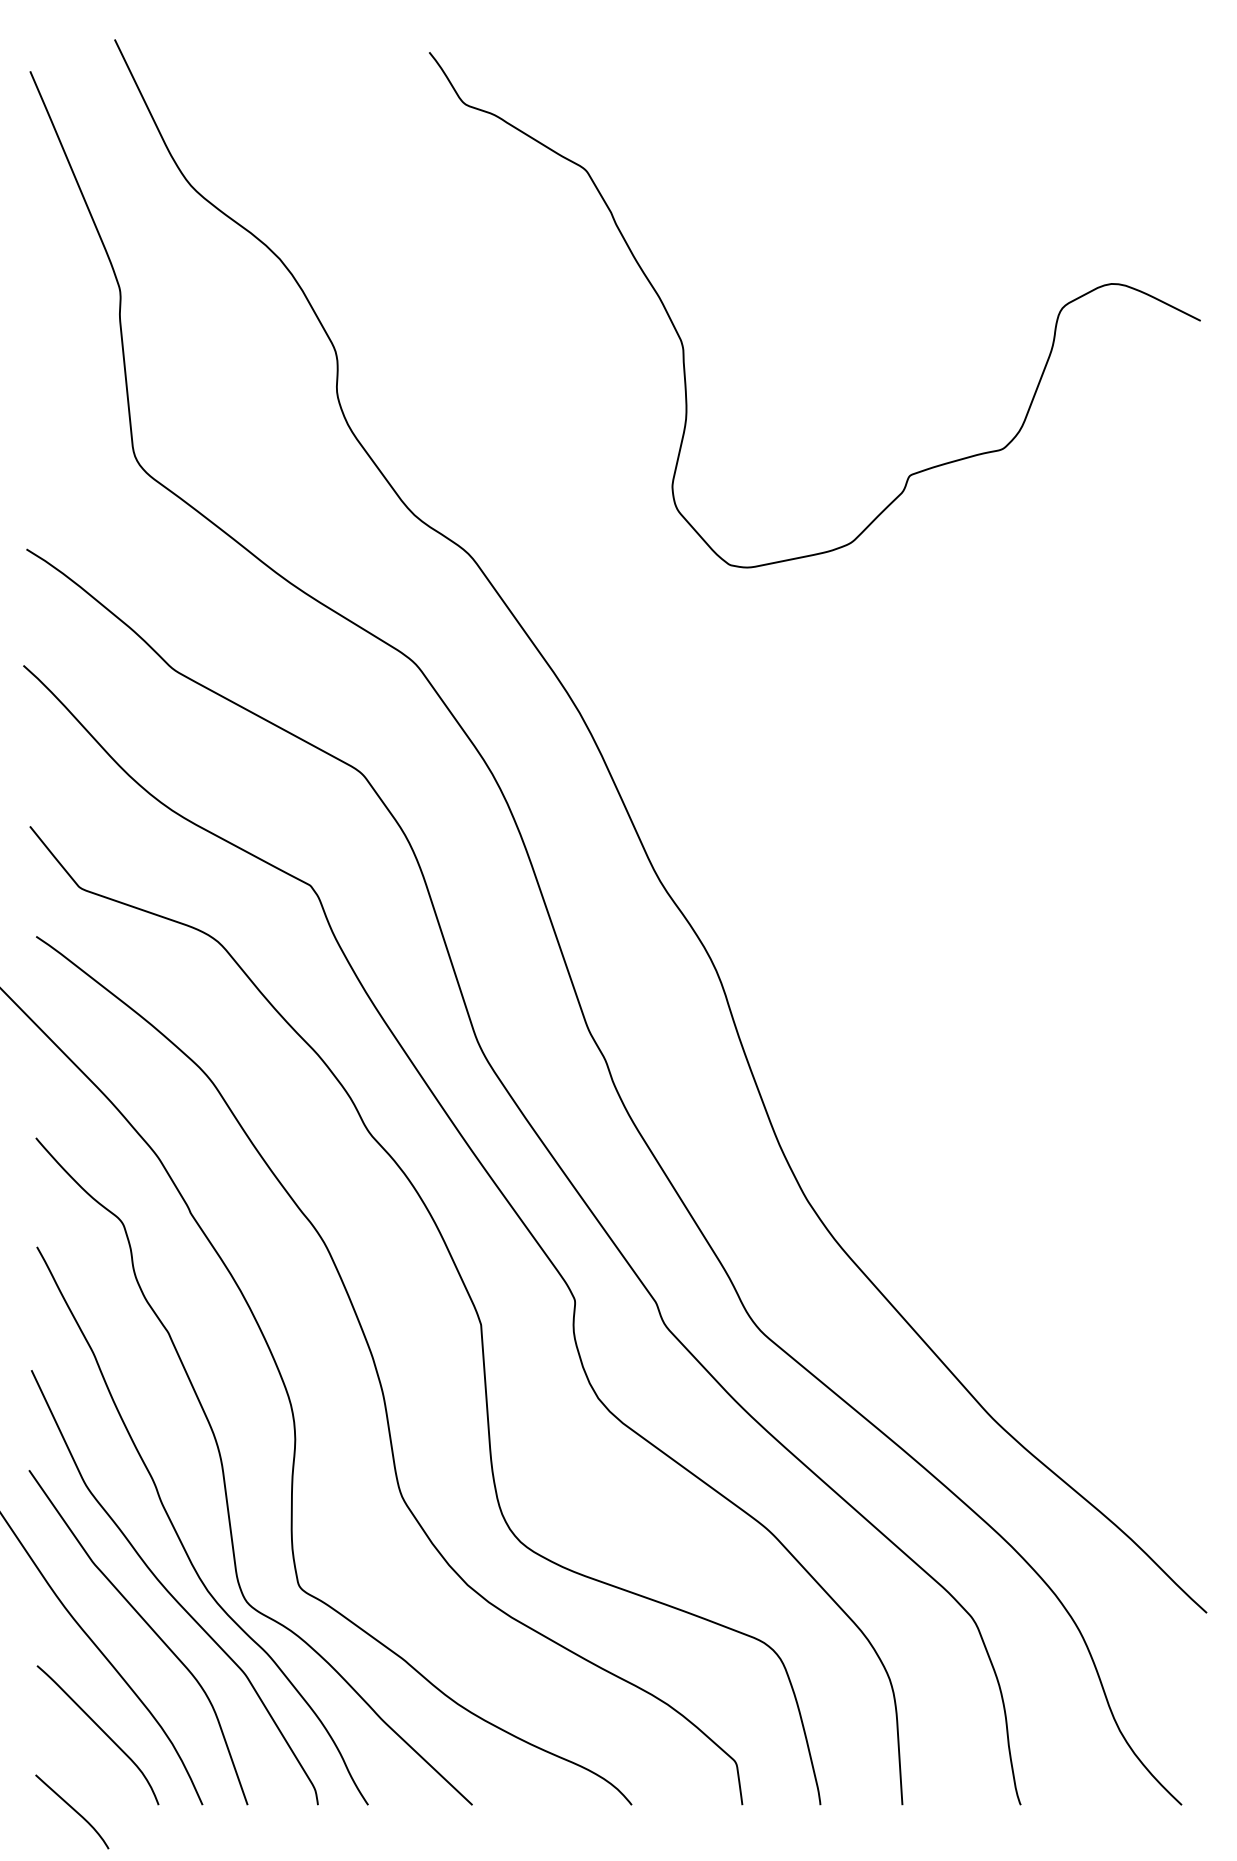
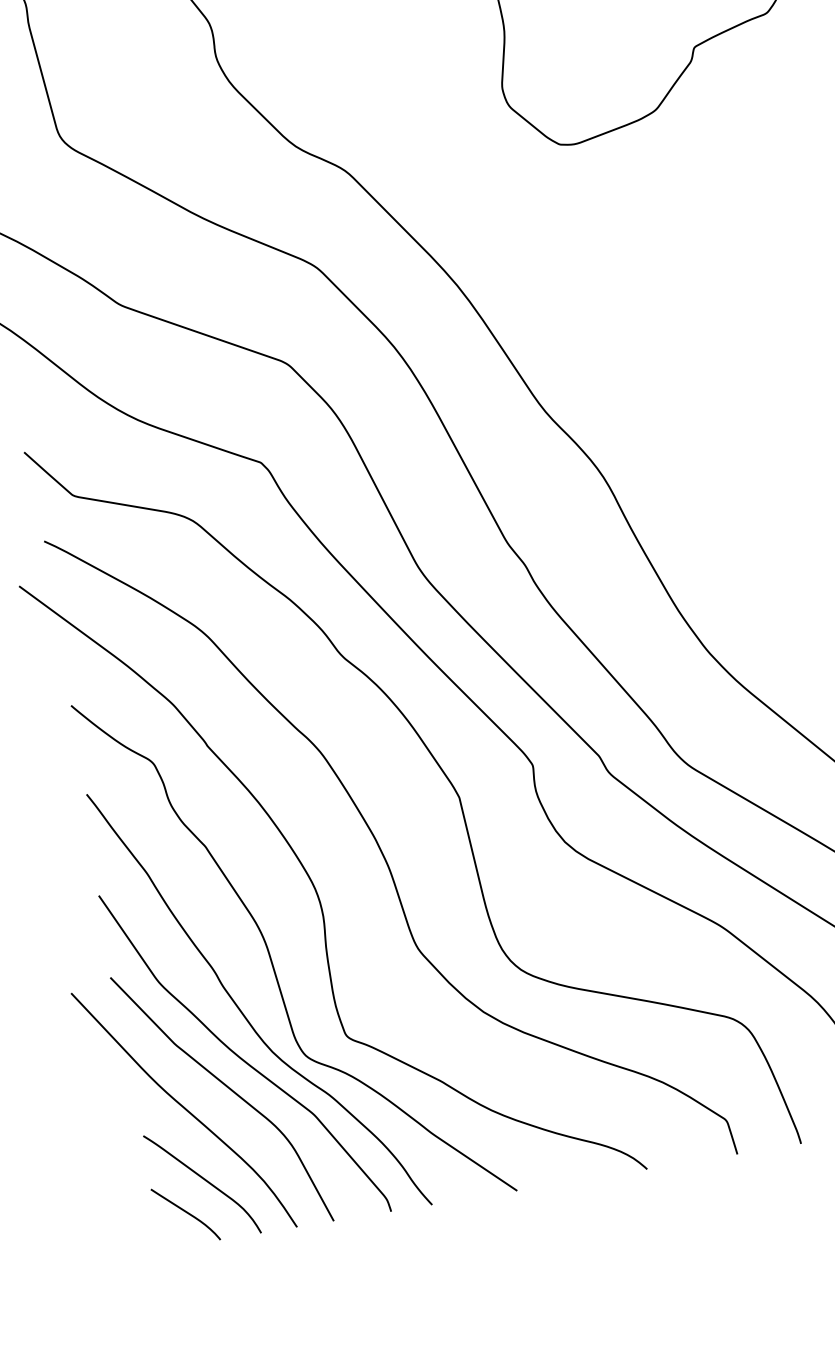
curve: (73, 1810) -> (186, 1213), moved

